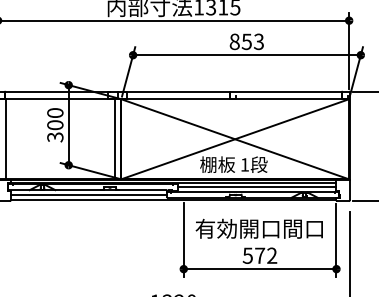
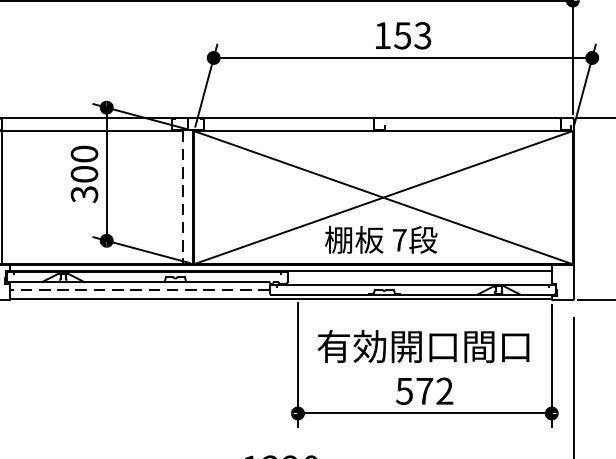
text: (234, 41) -> (382, 35), 853 -> 153
line: (114, 139) -> (182, 198), solid -> dashed
text: (244, 164) -> (398, 239), 1 -> 7
line: (256, 187) -> (418, 277), removed
line: (88, 194) -> (139, 289), solid -> dashed

